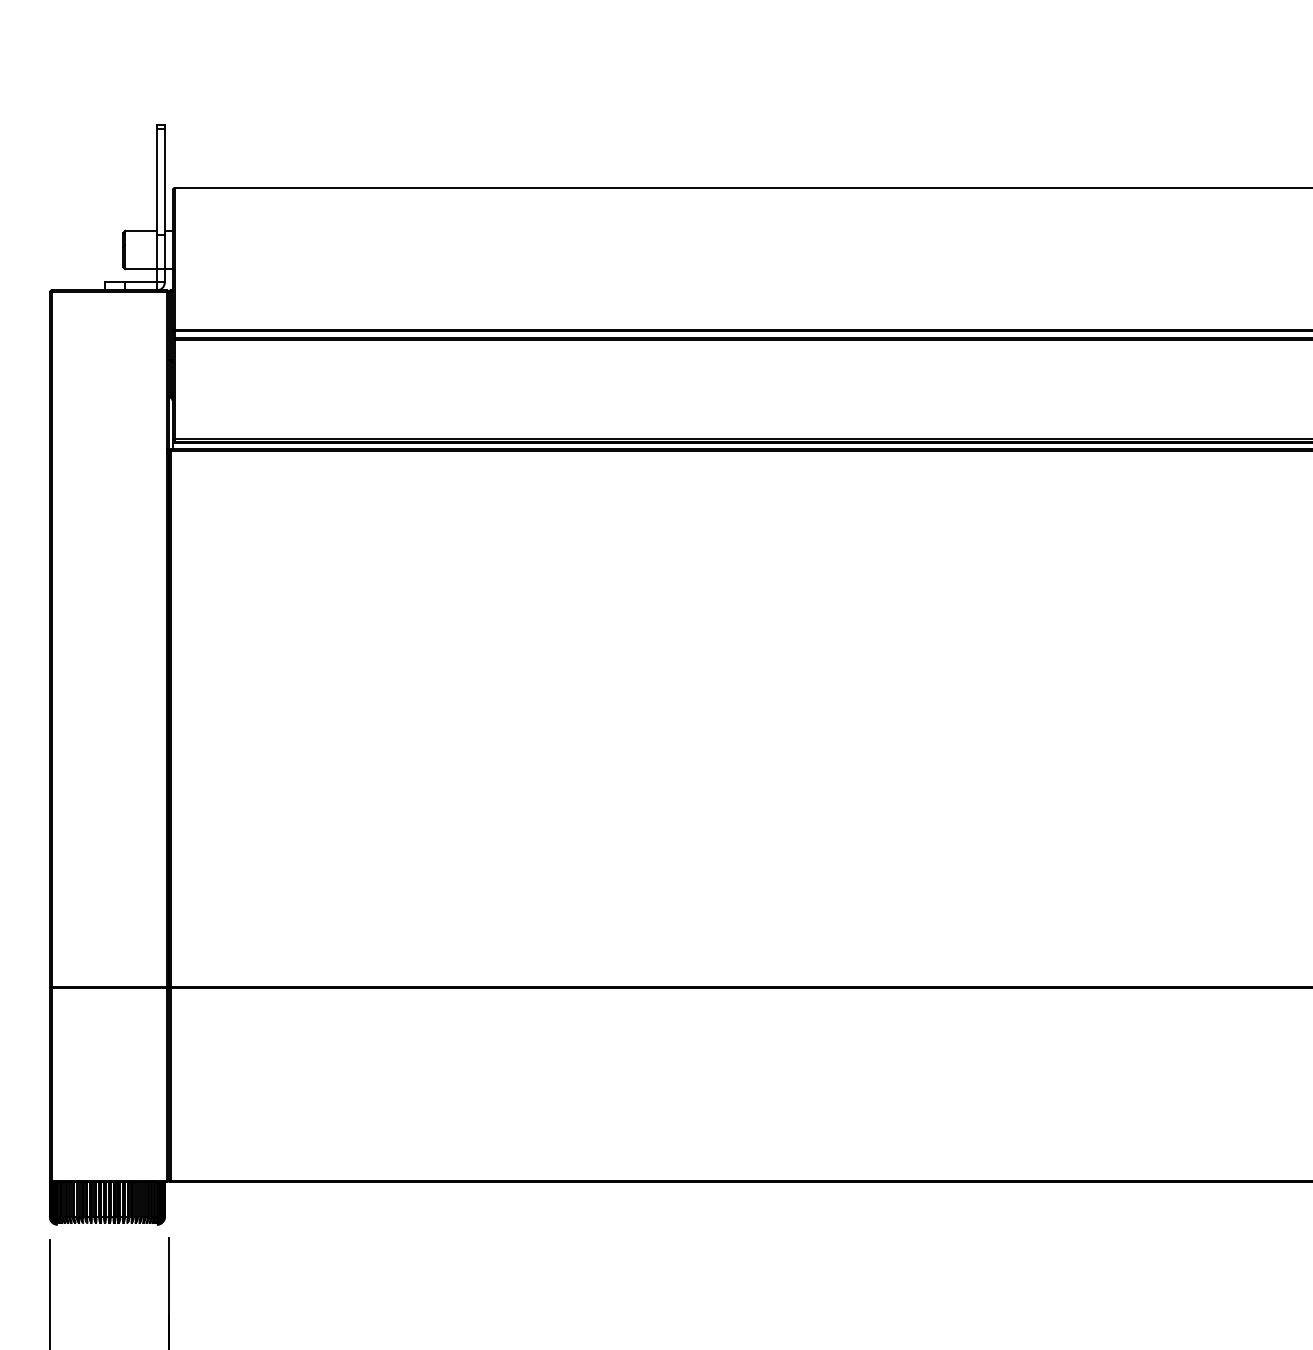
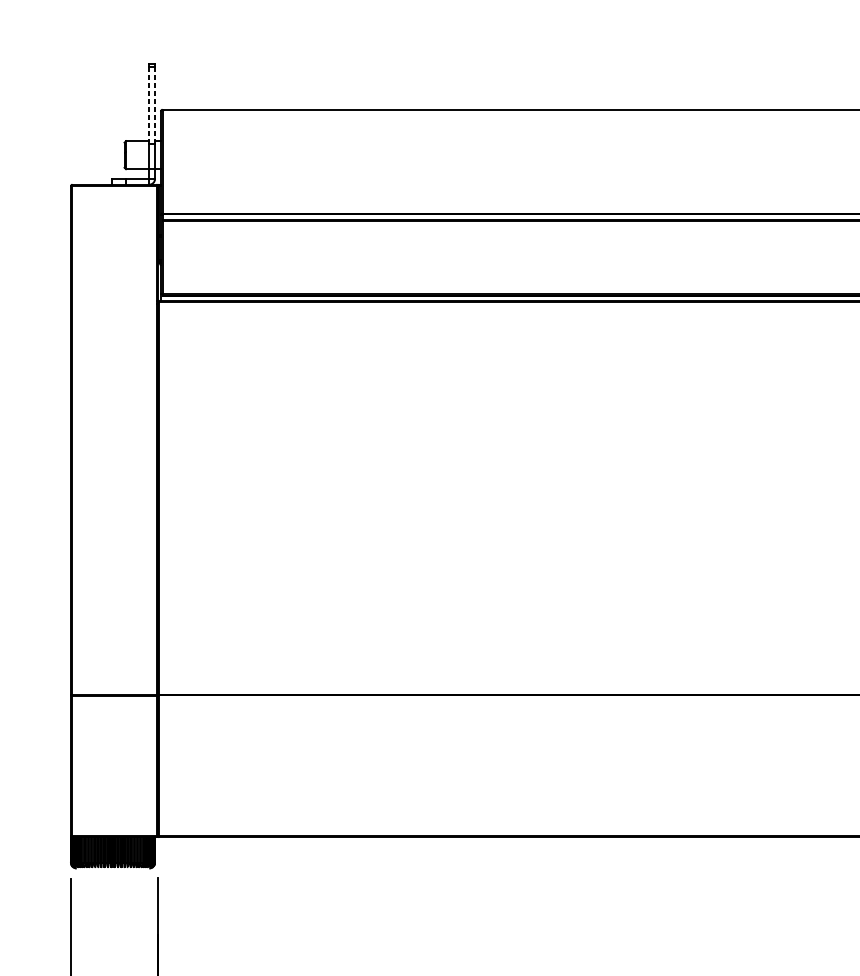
line: (156, 181) -> (148, 105), solid -> dashed
line: (164, 181) -> (154, 105), solid -> dashed

